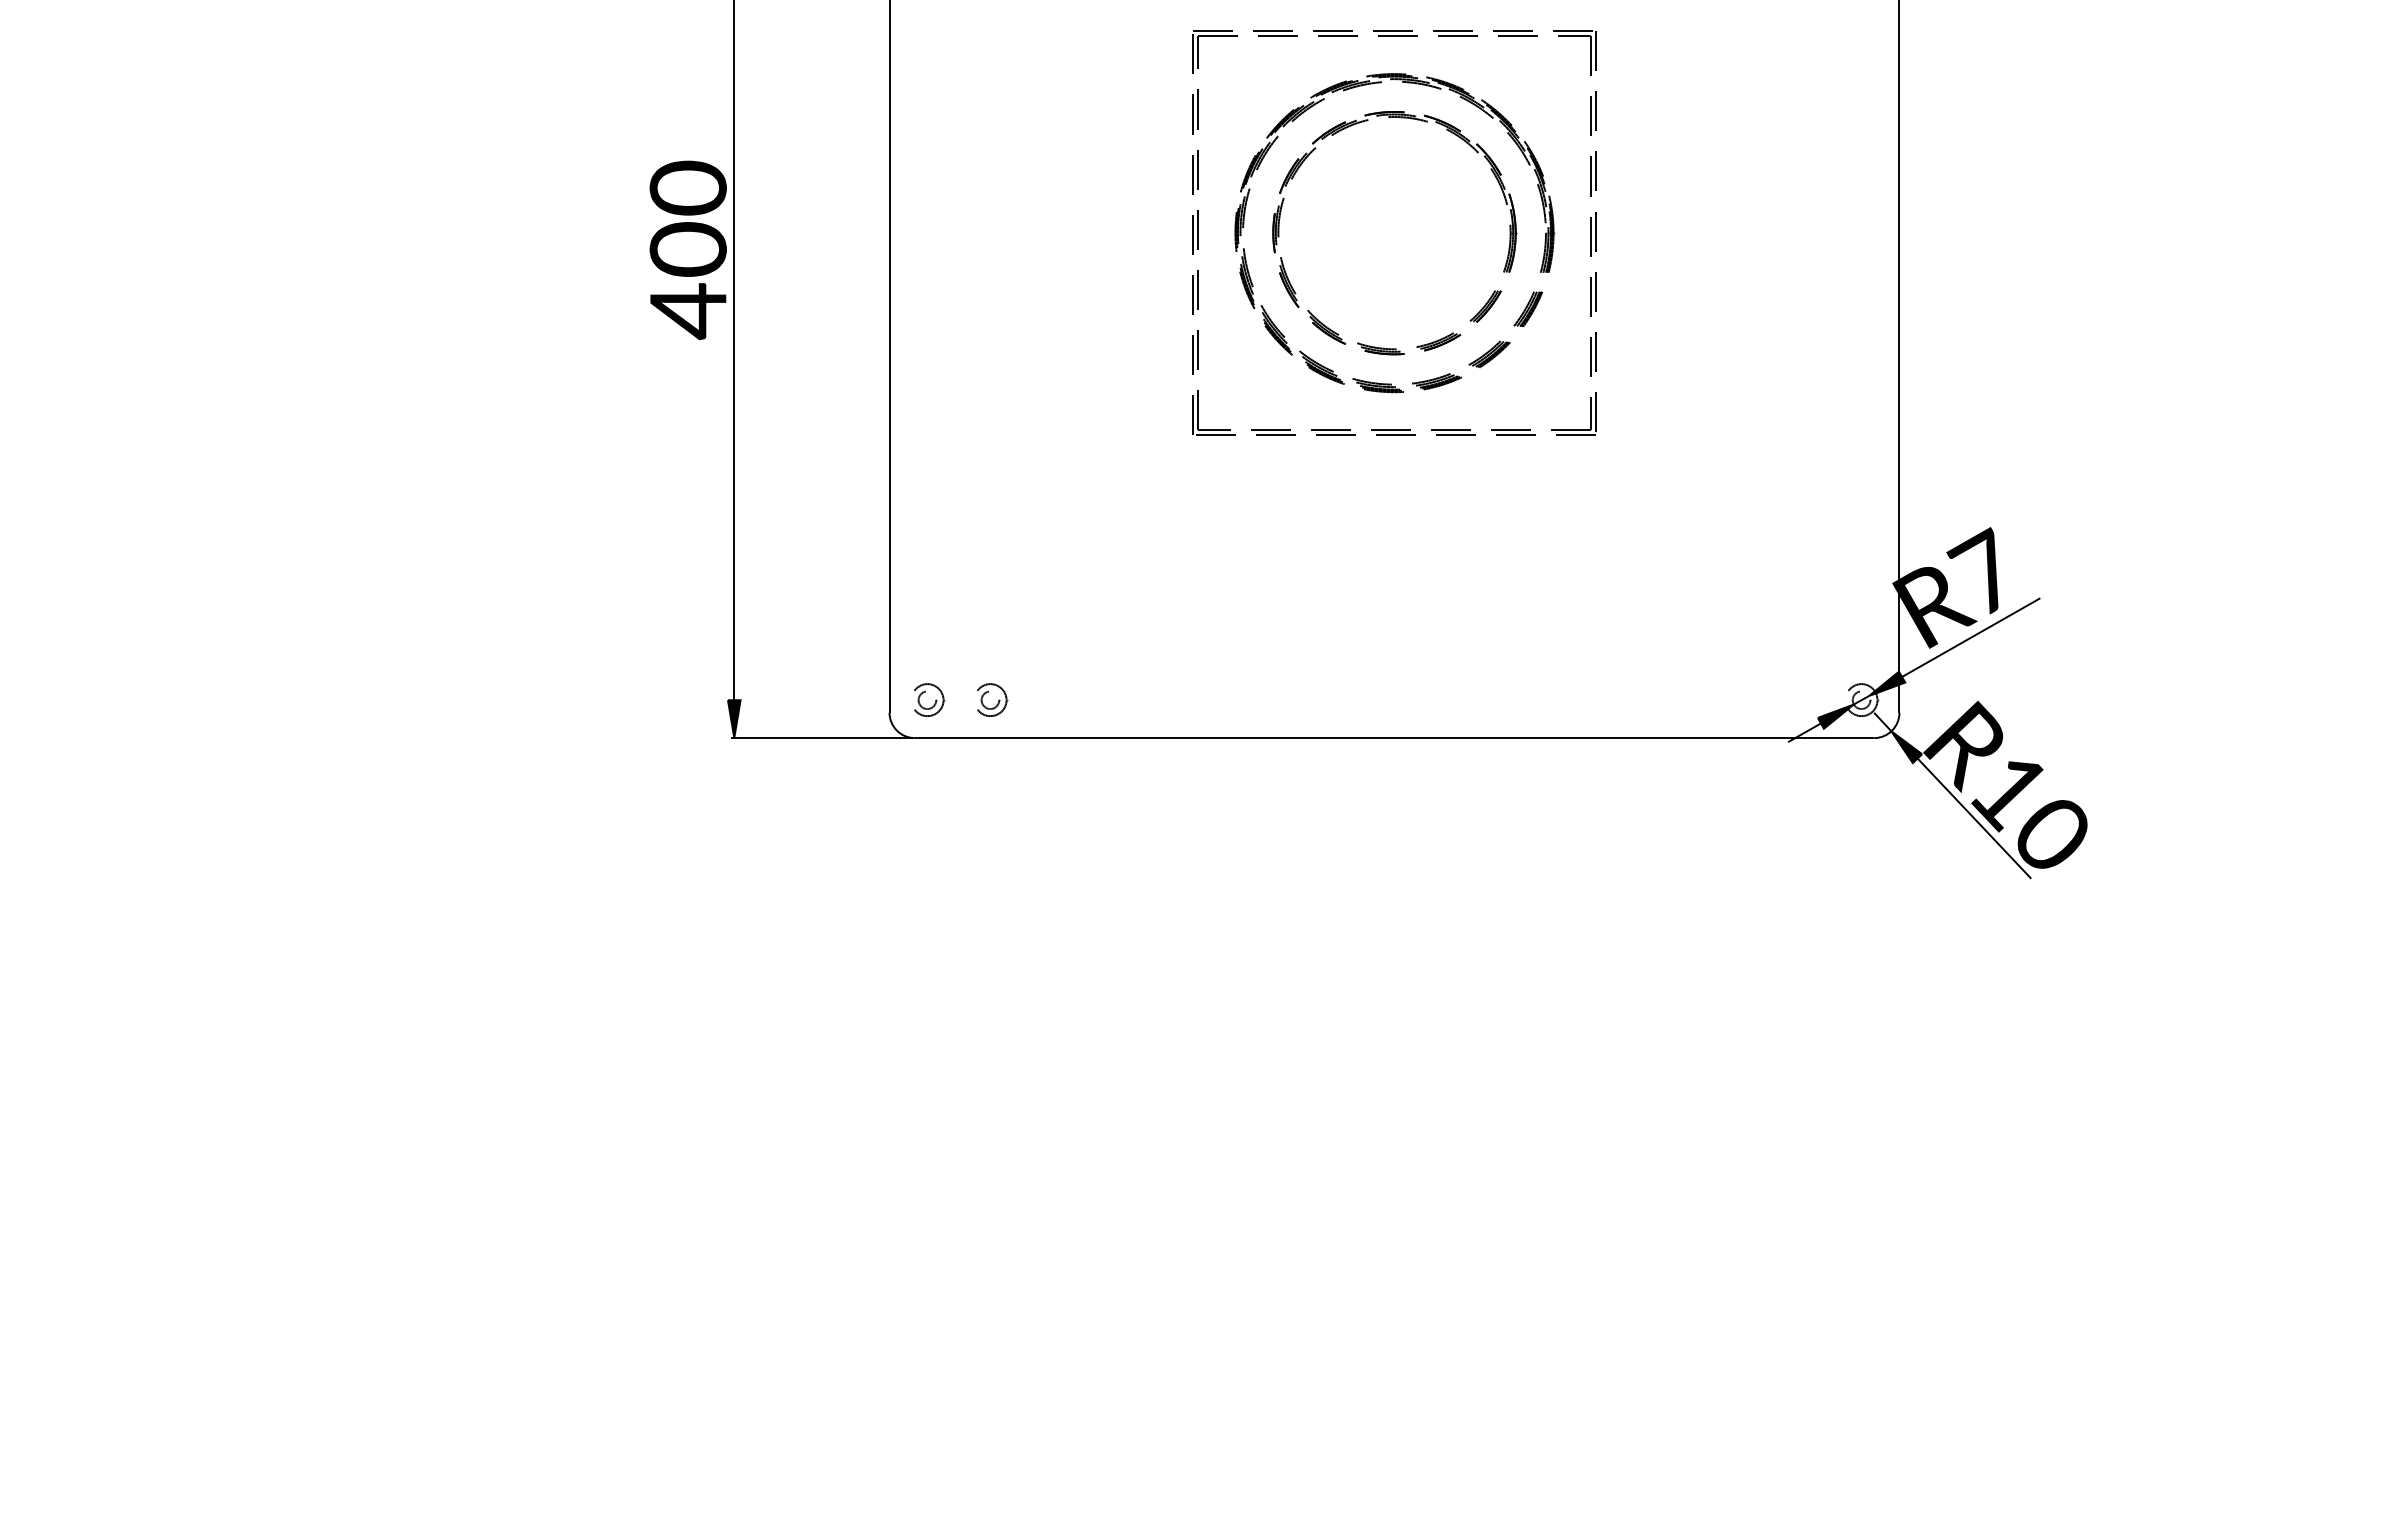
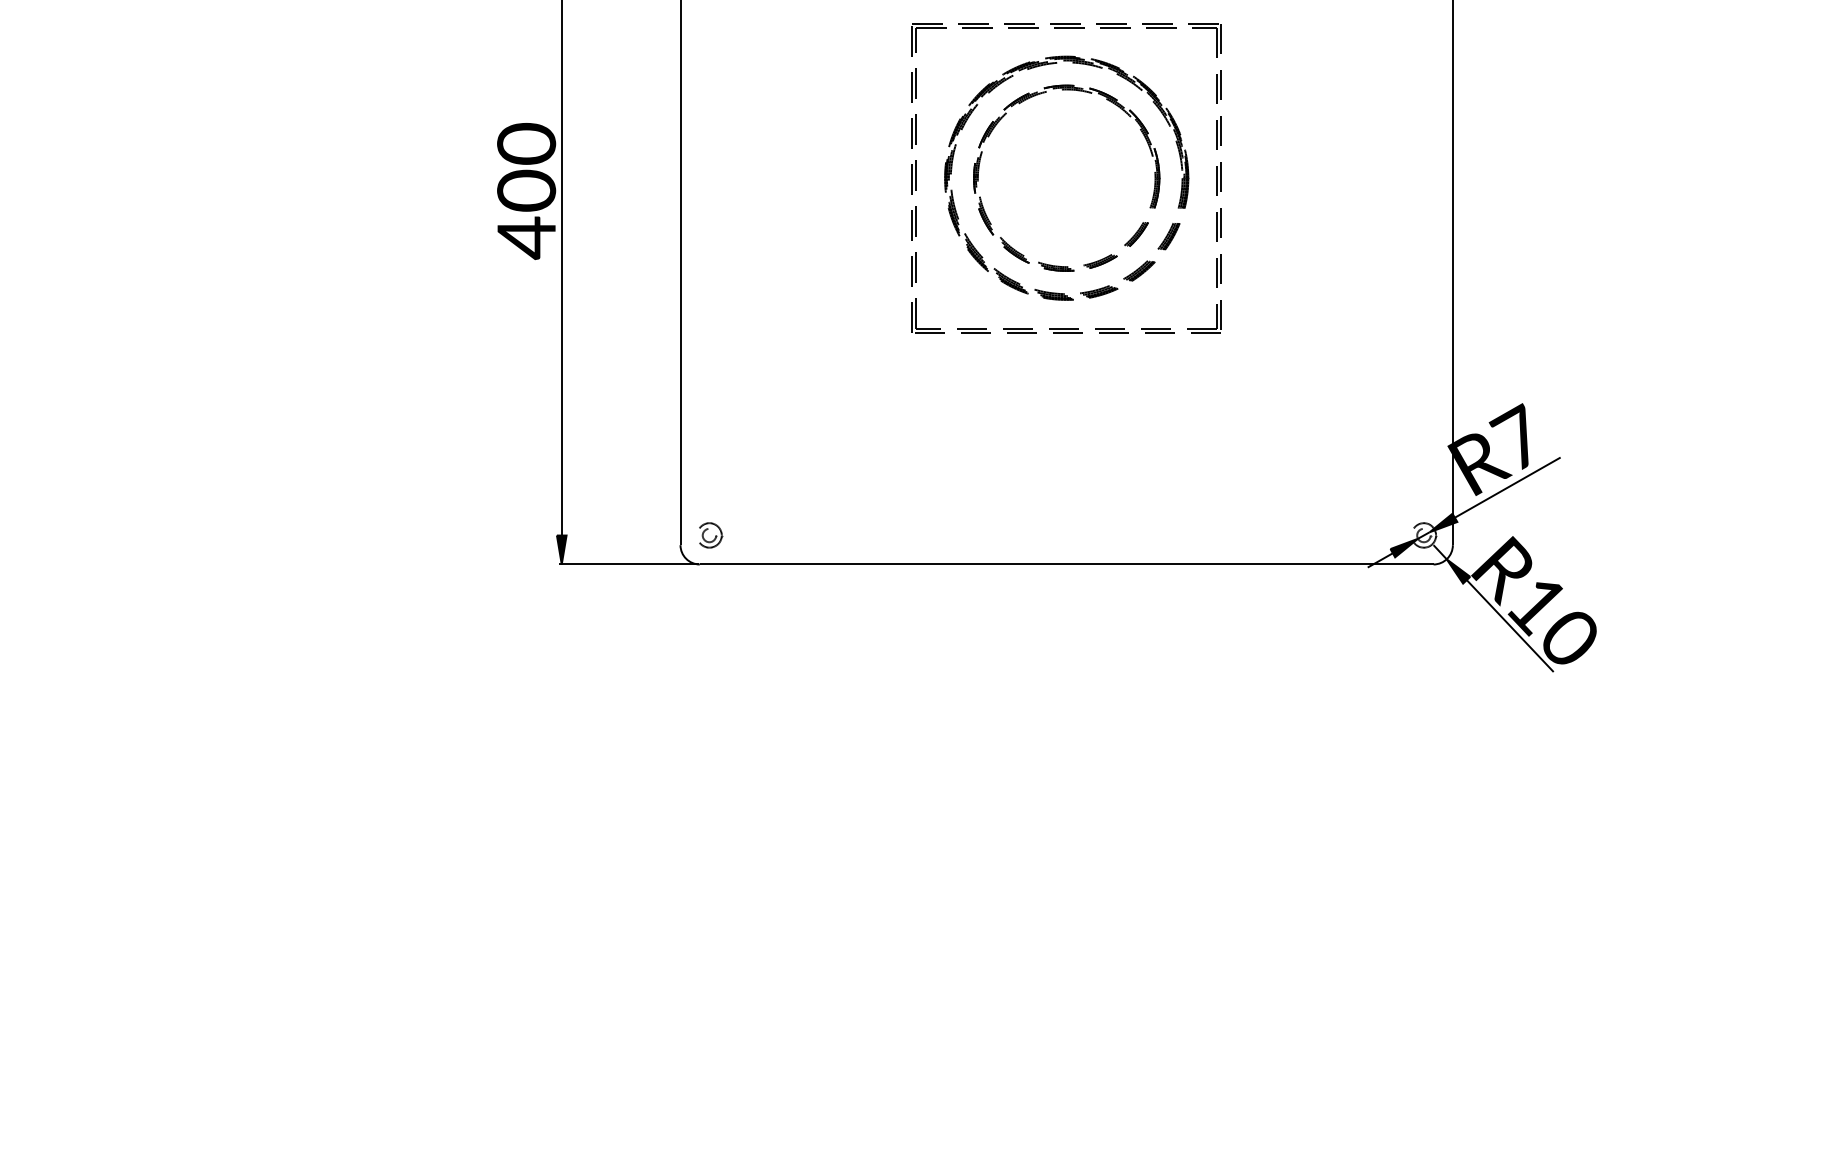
part: (998, 700) -> (763, 535), removed

